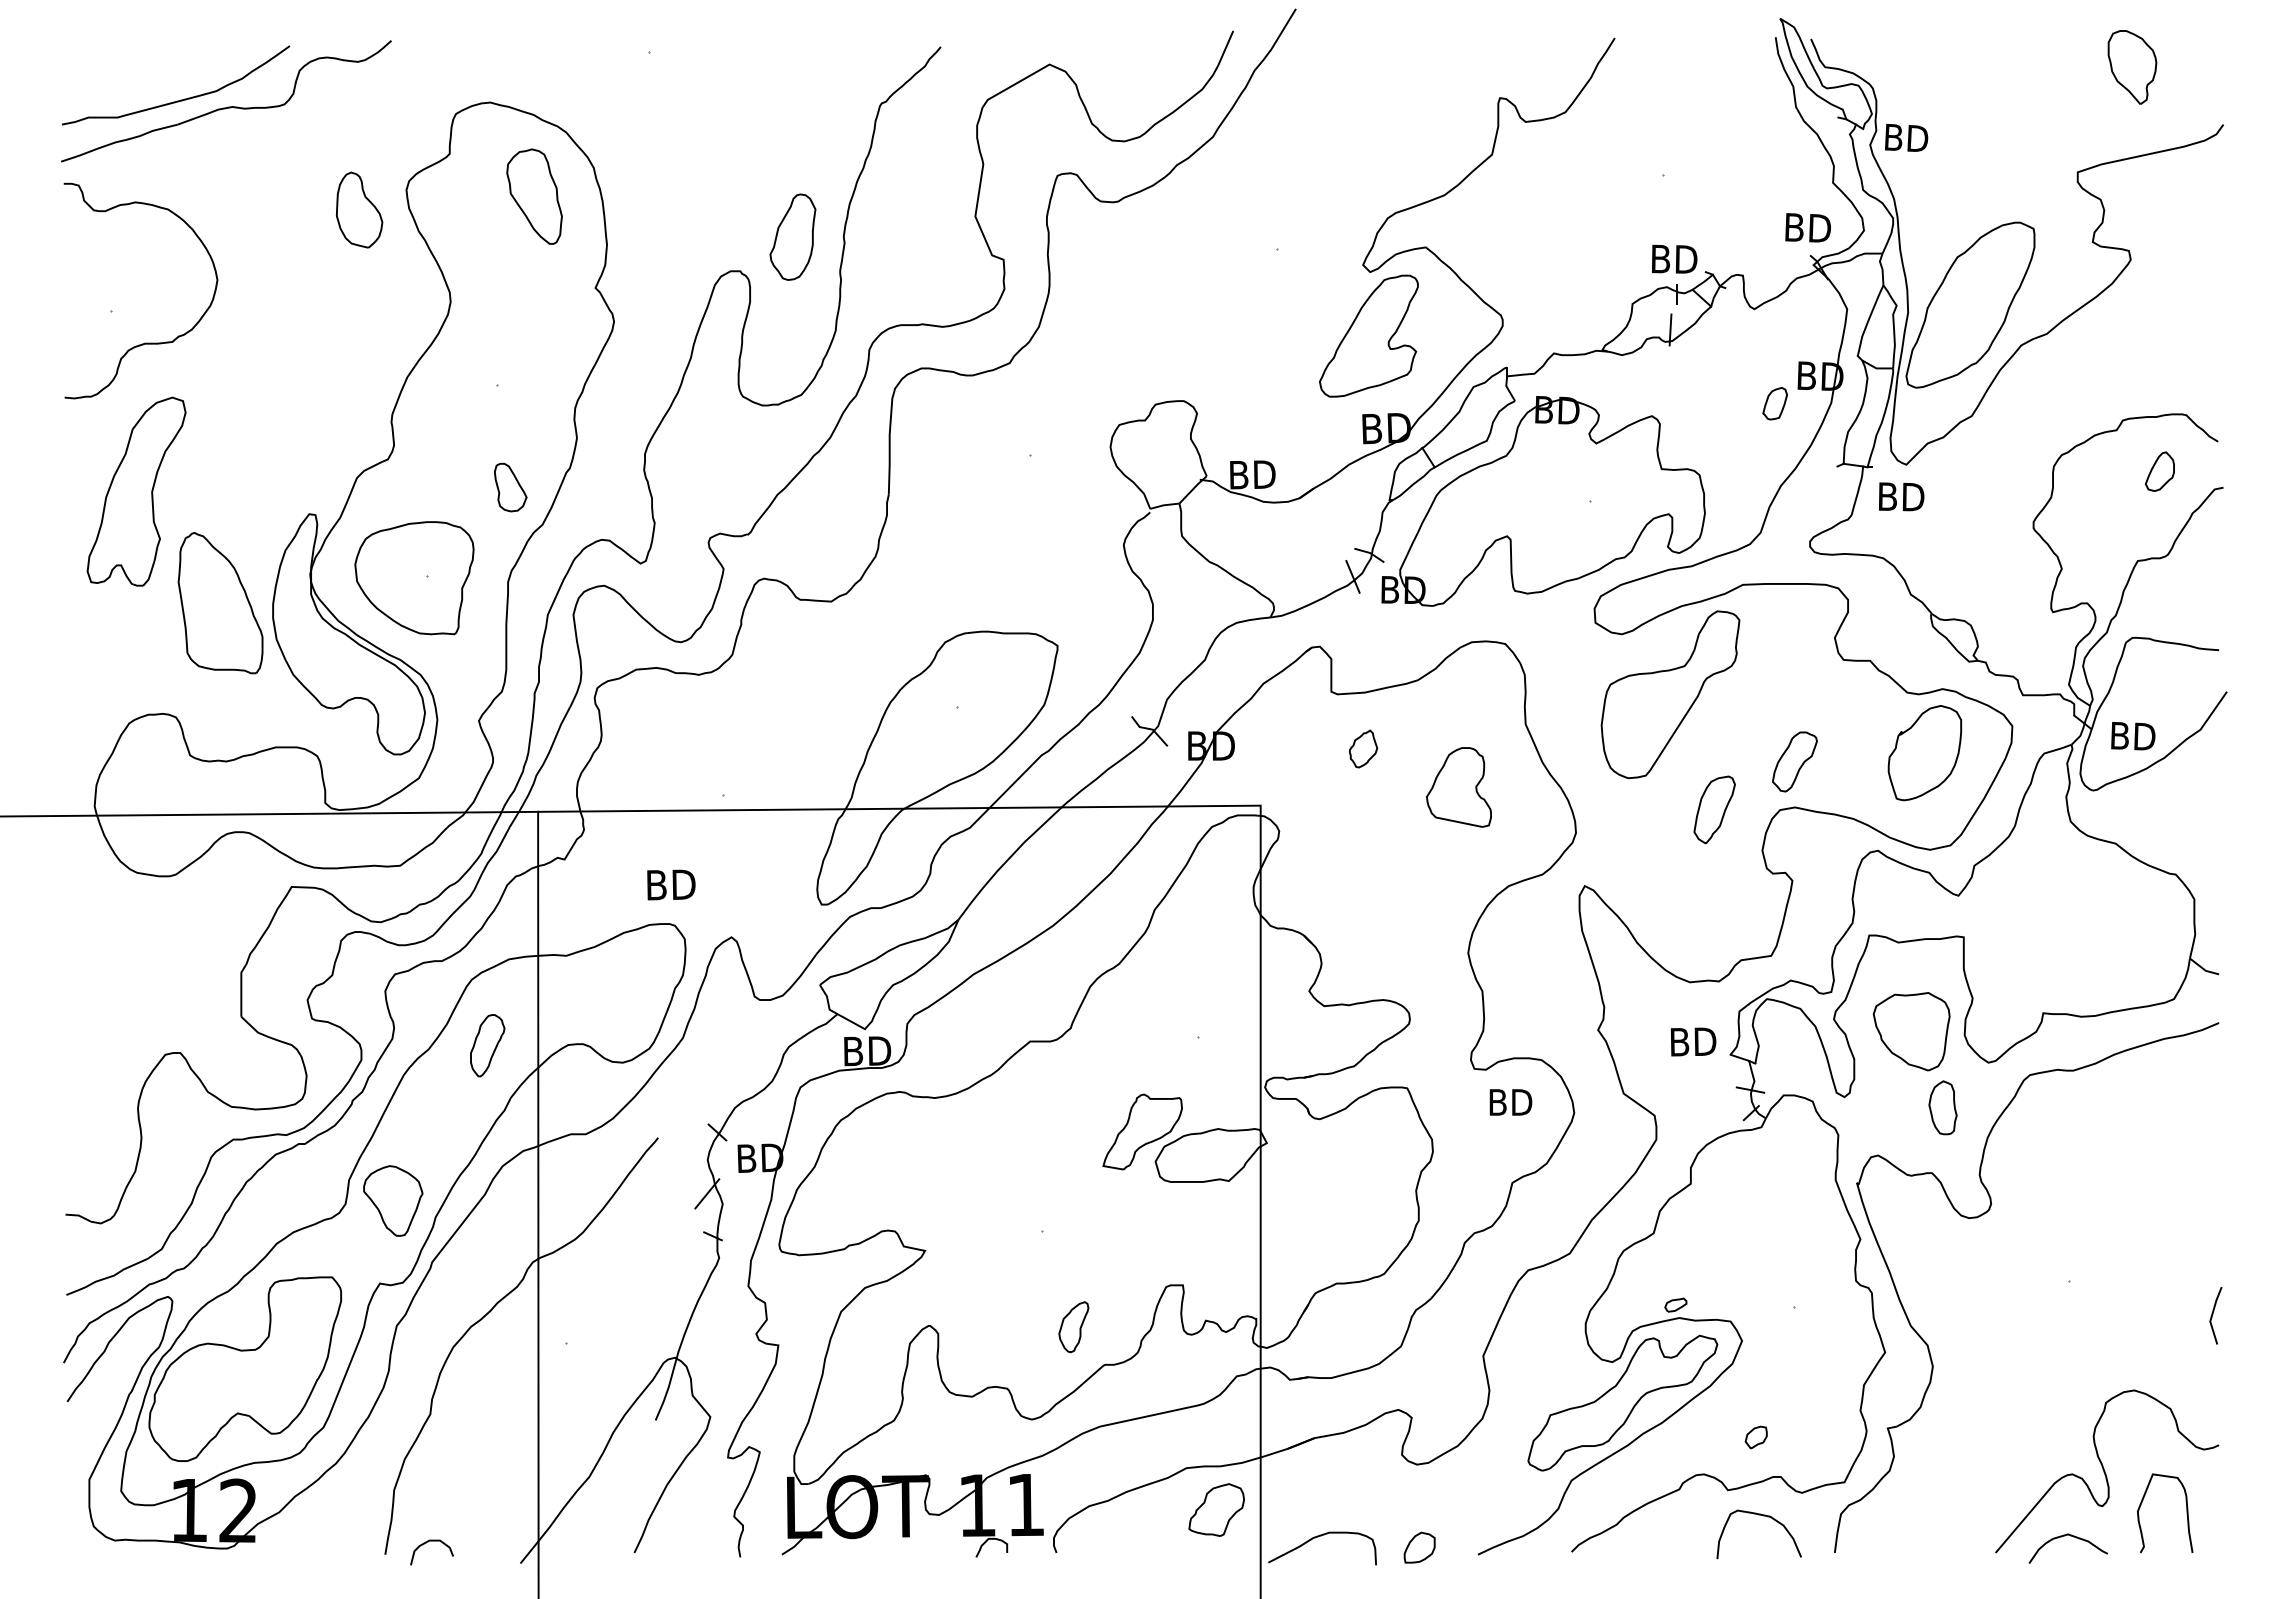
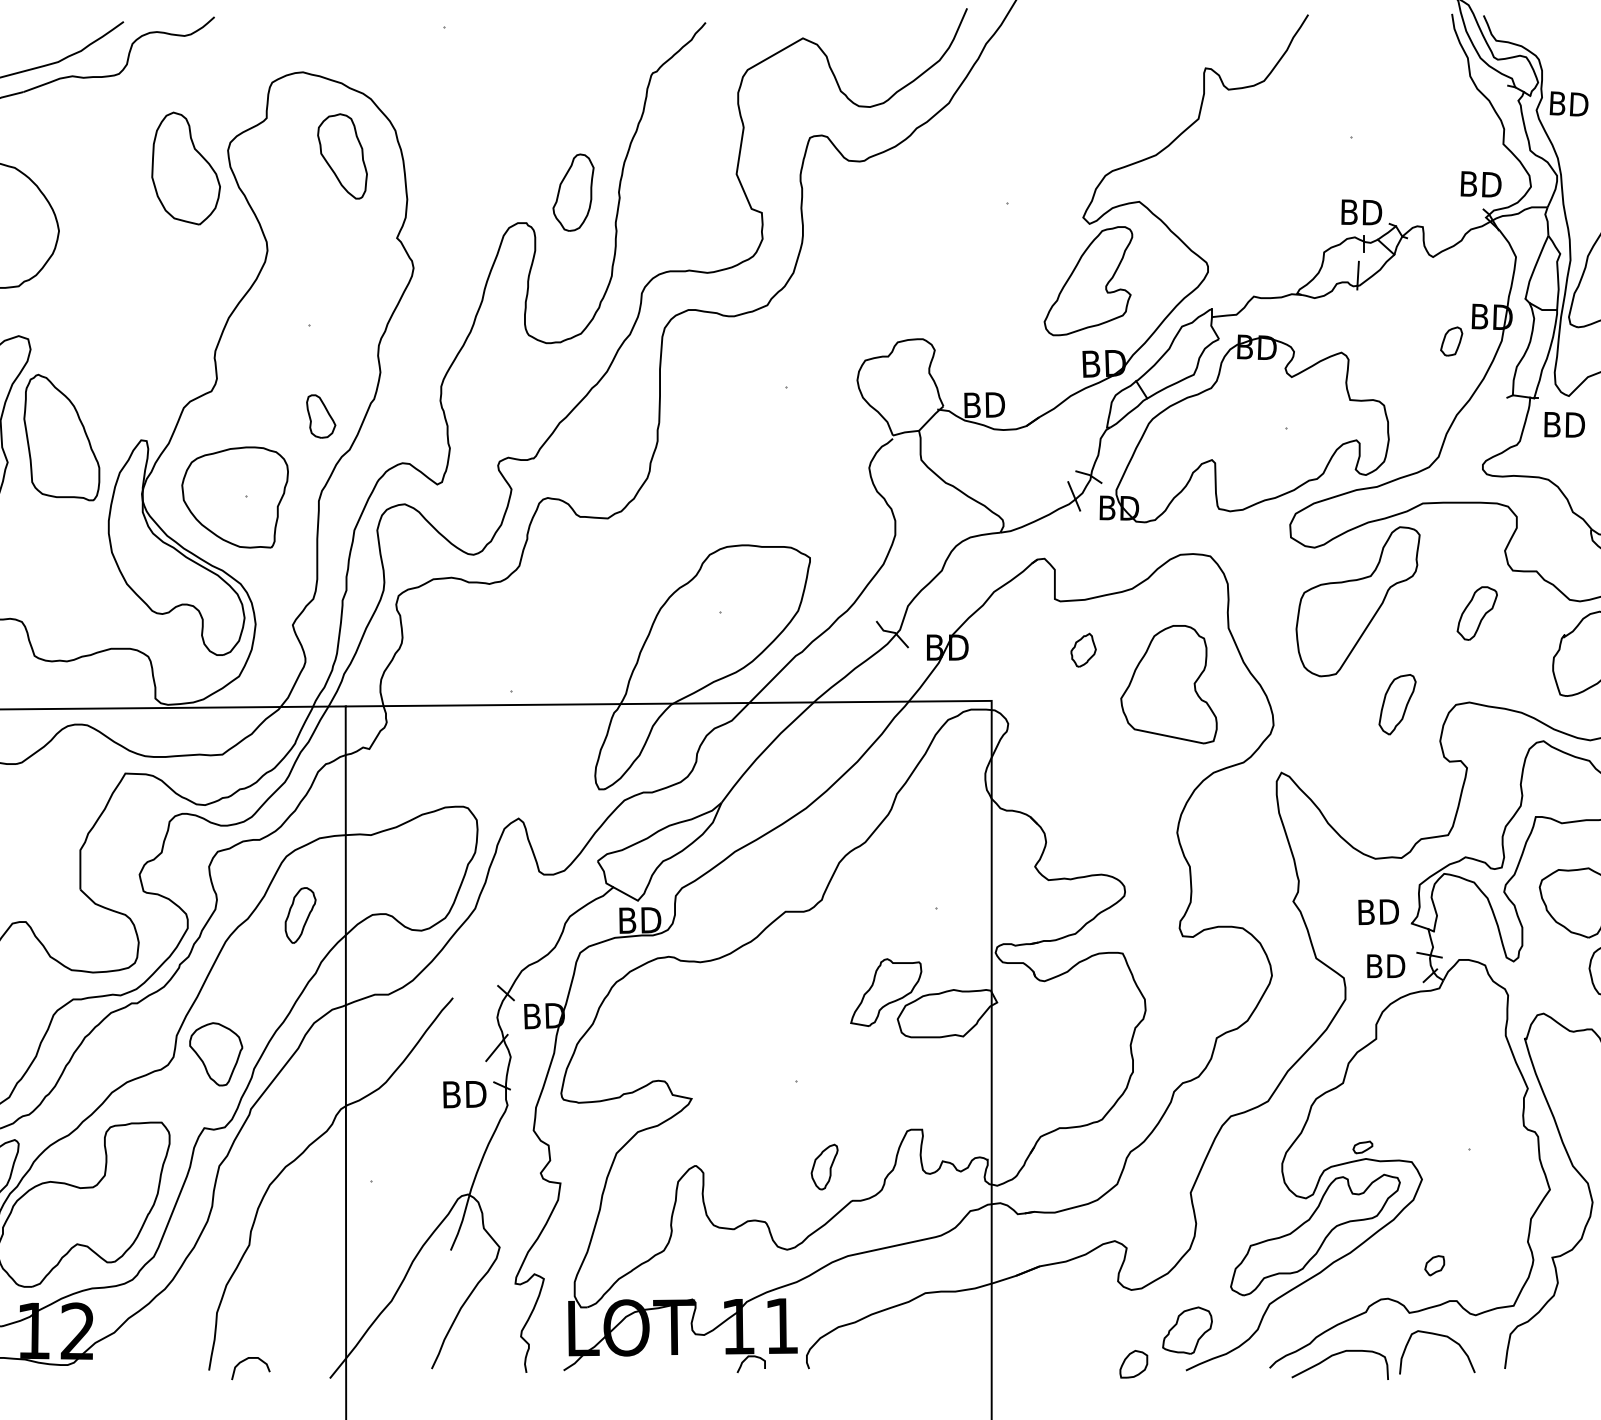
part: (359, 209) -> (186, 167), size x1.67
part: (220, 603) -> (61, 437), moved
part: (1794, 761) -> (1476, 613), moved
part: (1458, 787) -> (1168, 684), size x1.67
text: (671, 884) -> (464, 1094), moved
text: (1510, 1102) -> (1385, 966), moved
part: (1216, 1509) -> (1187, 1330), moved
curve: (1318, 1537) -> (1336, 1355), moved

